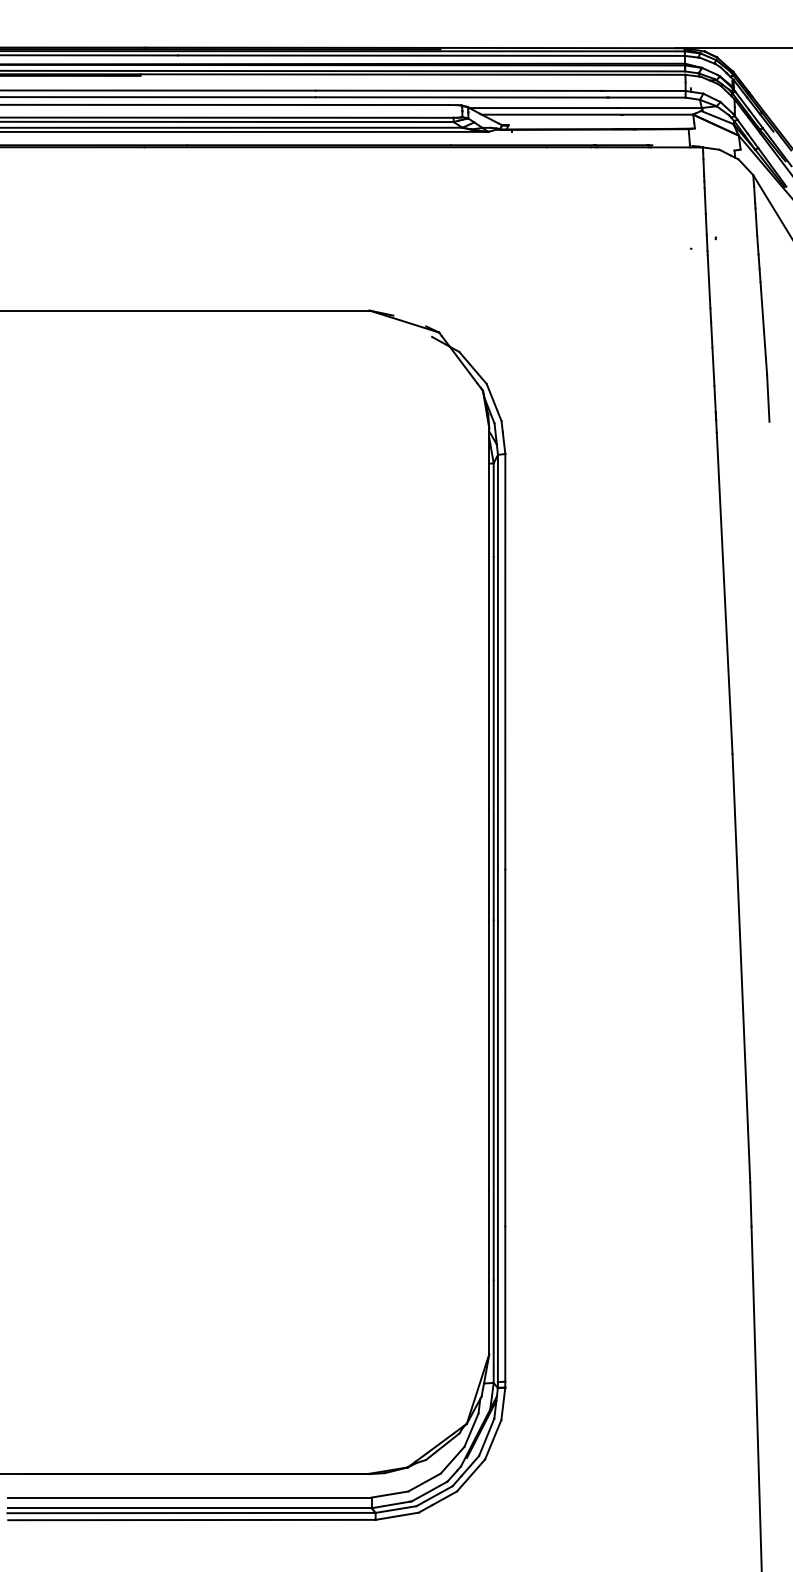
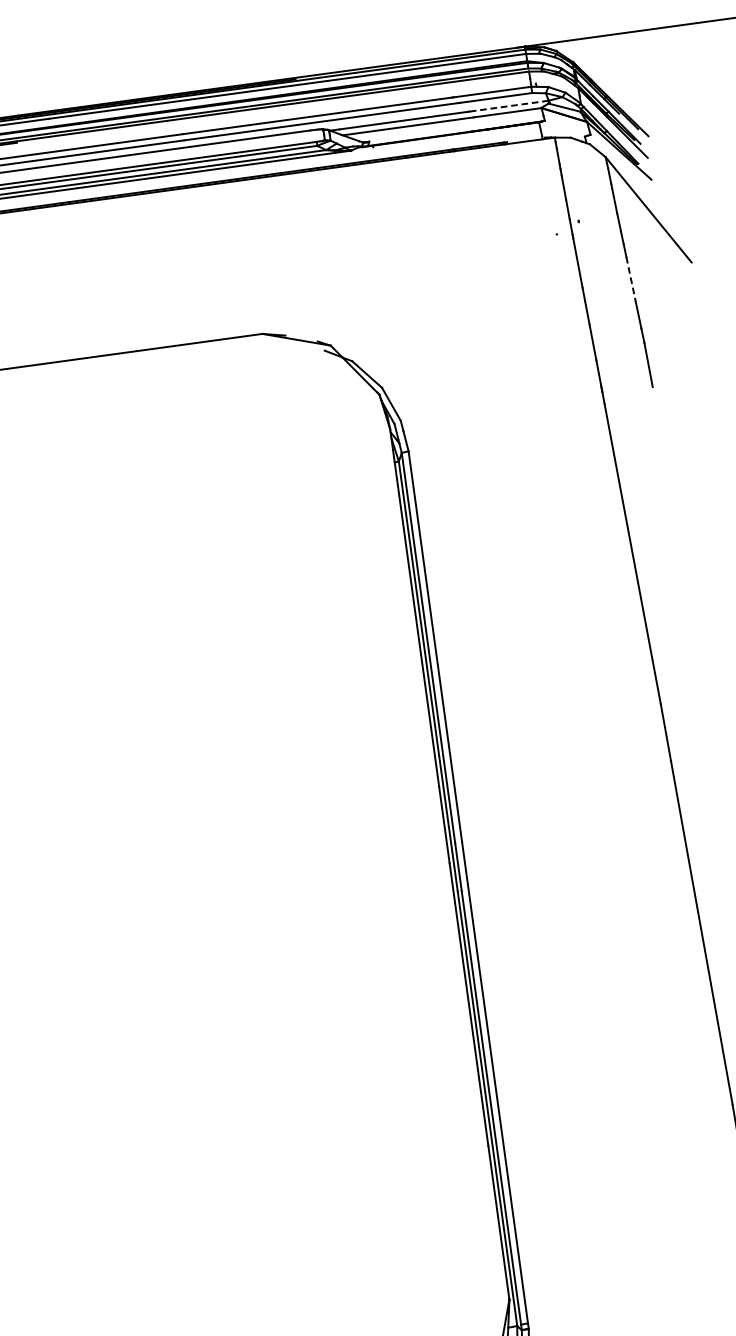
line: (659, 108) -> (509, 106), solid -> dashed
line: (762, 306) -> (631, 279), solid -> dashed

